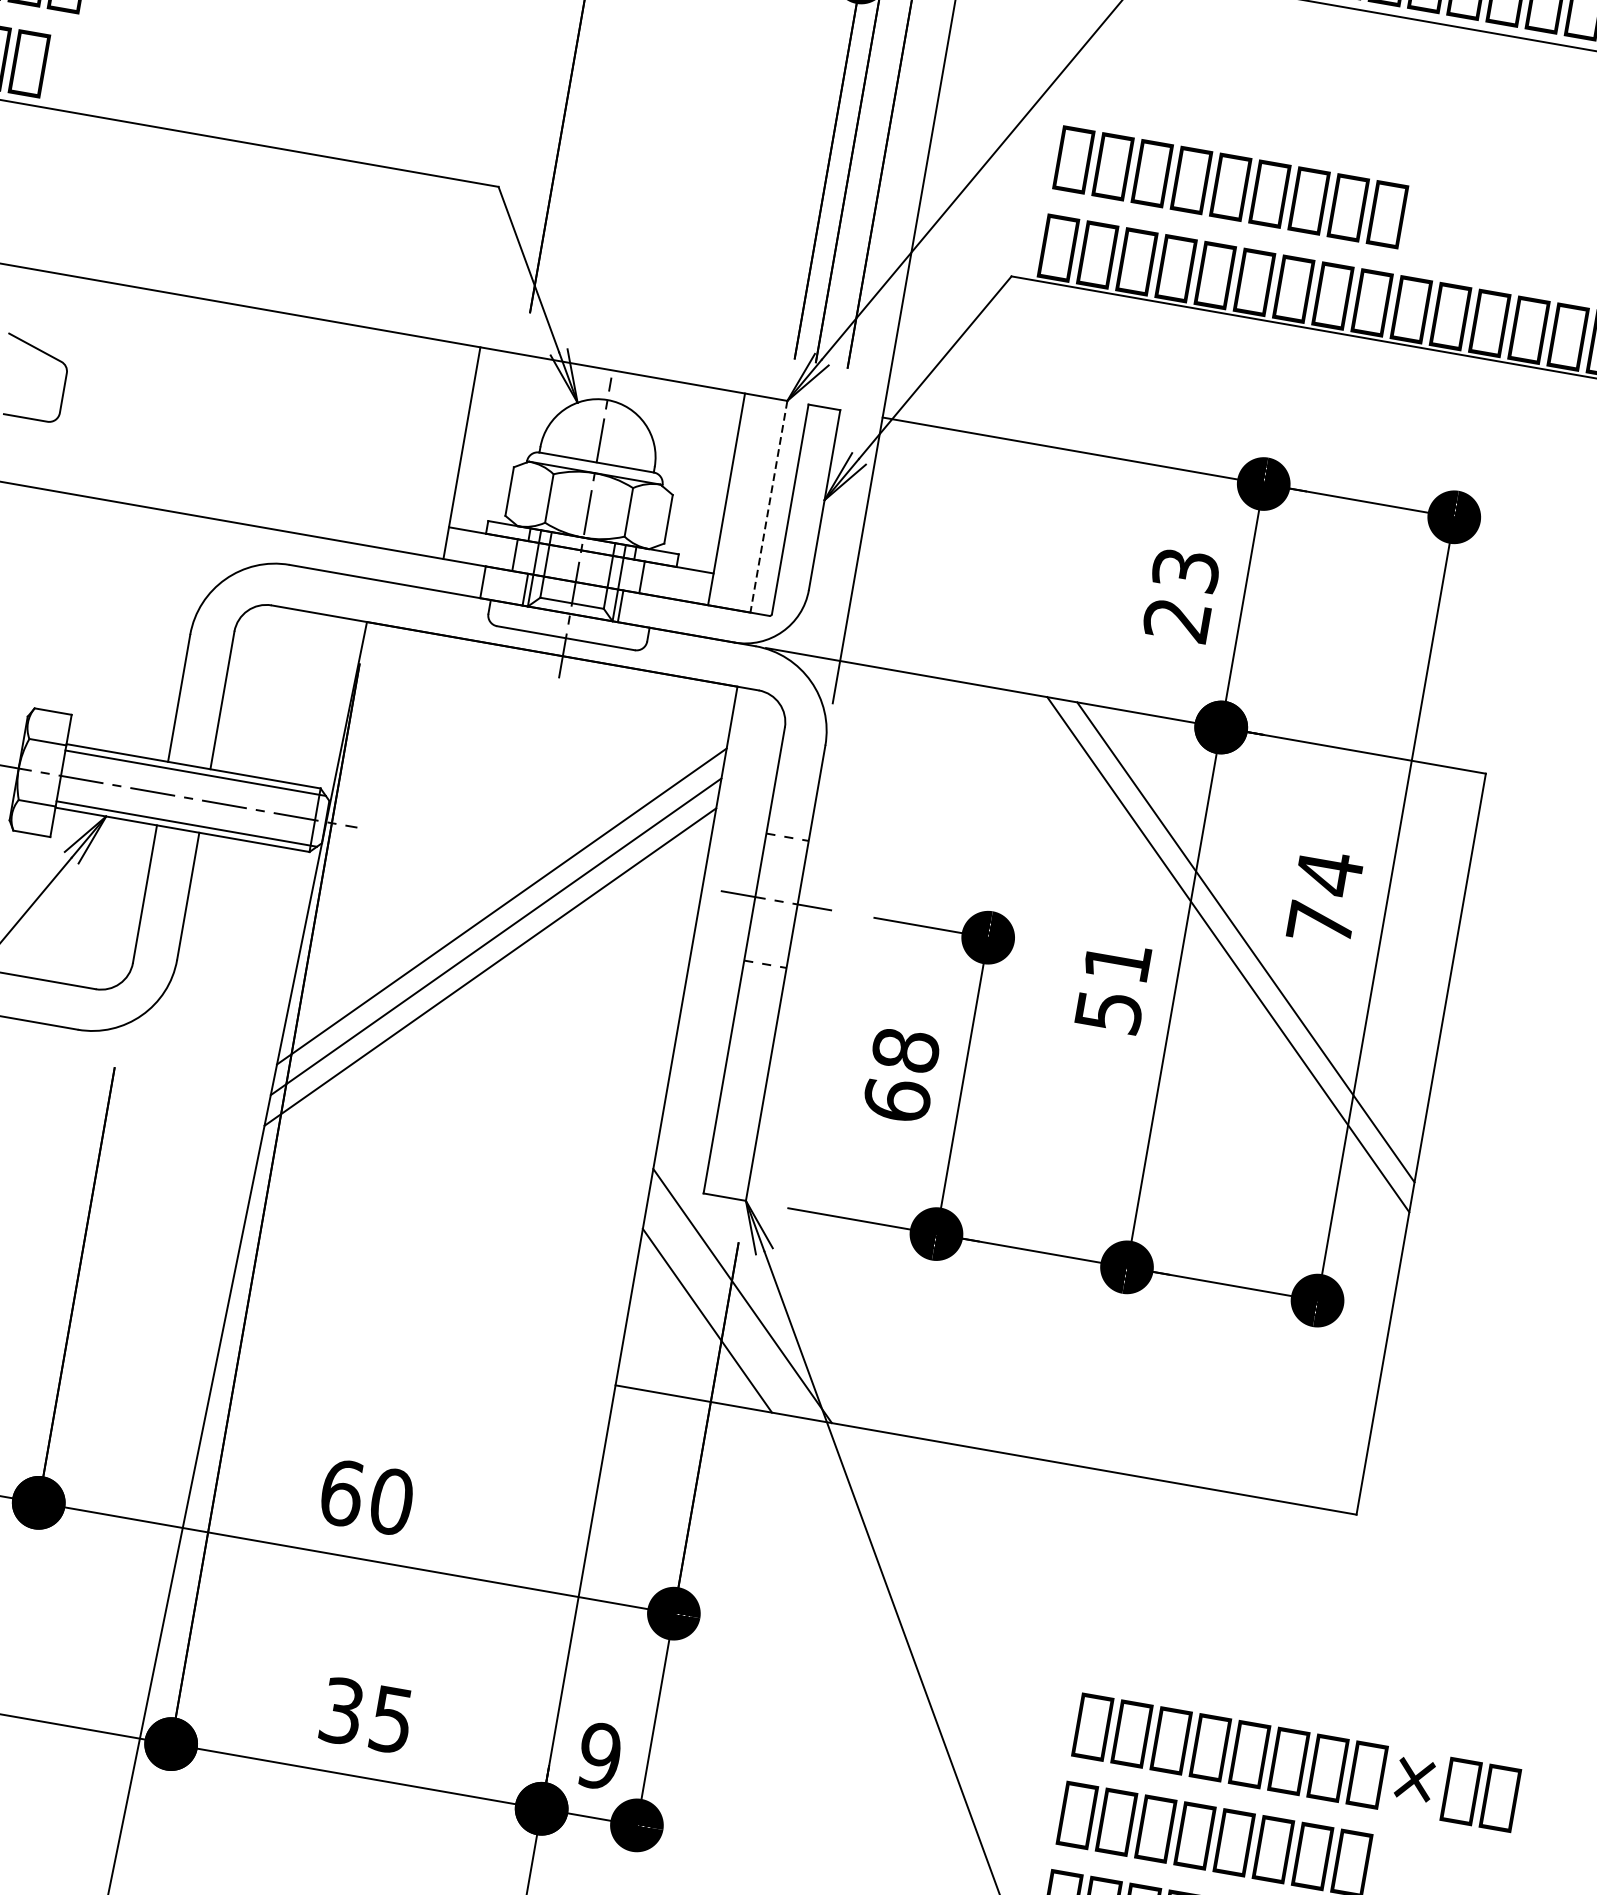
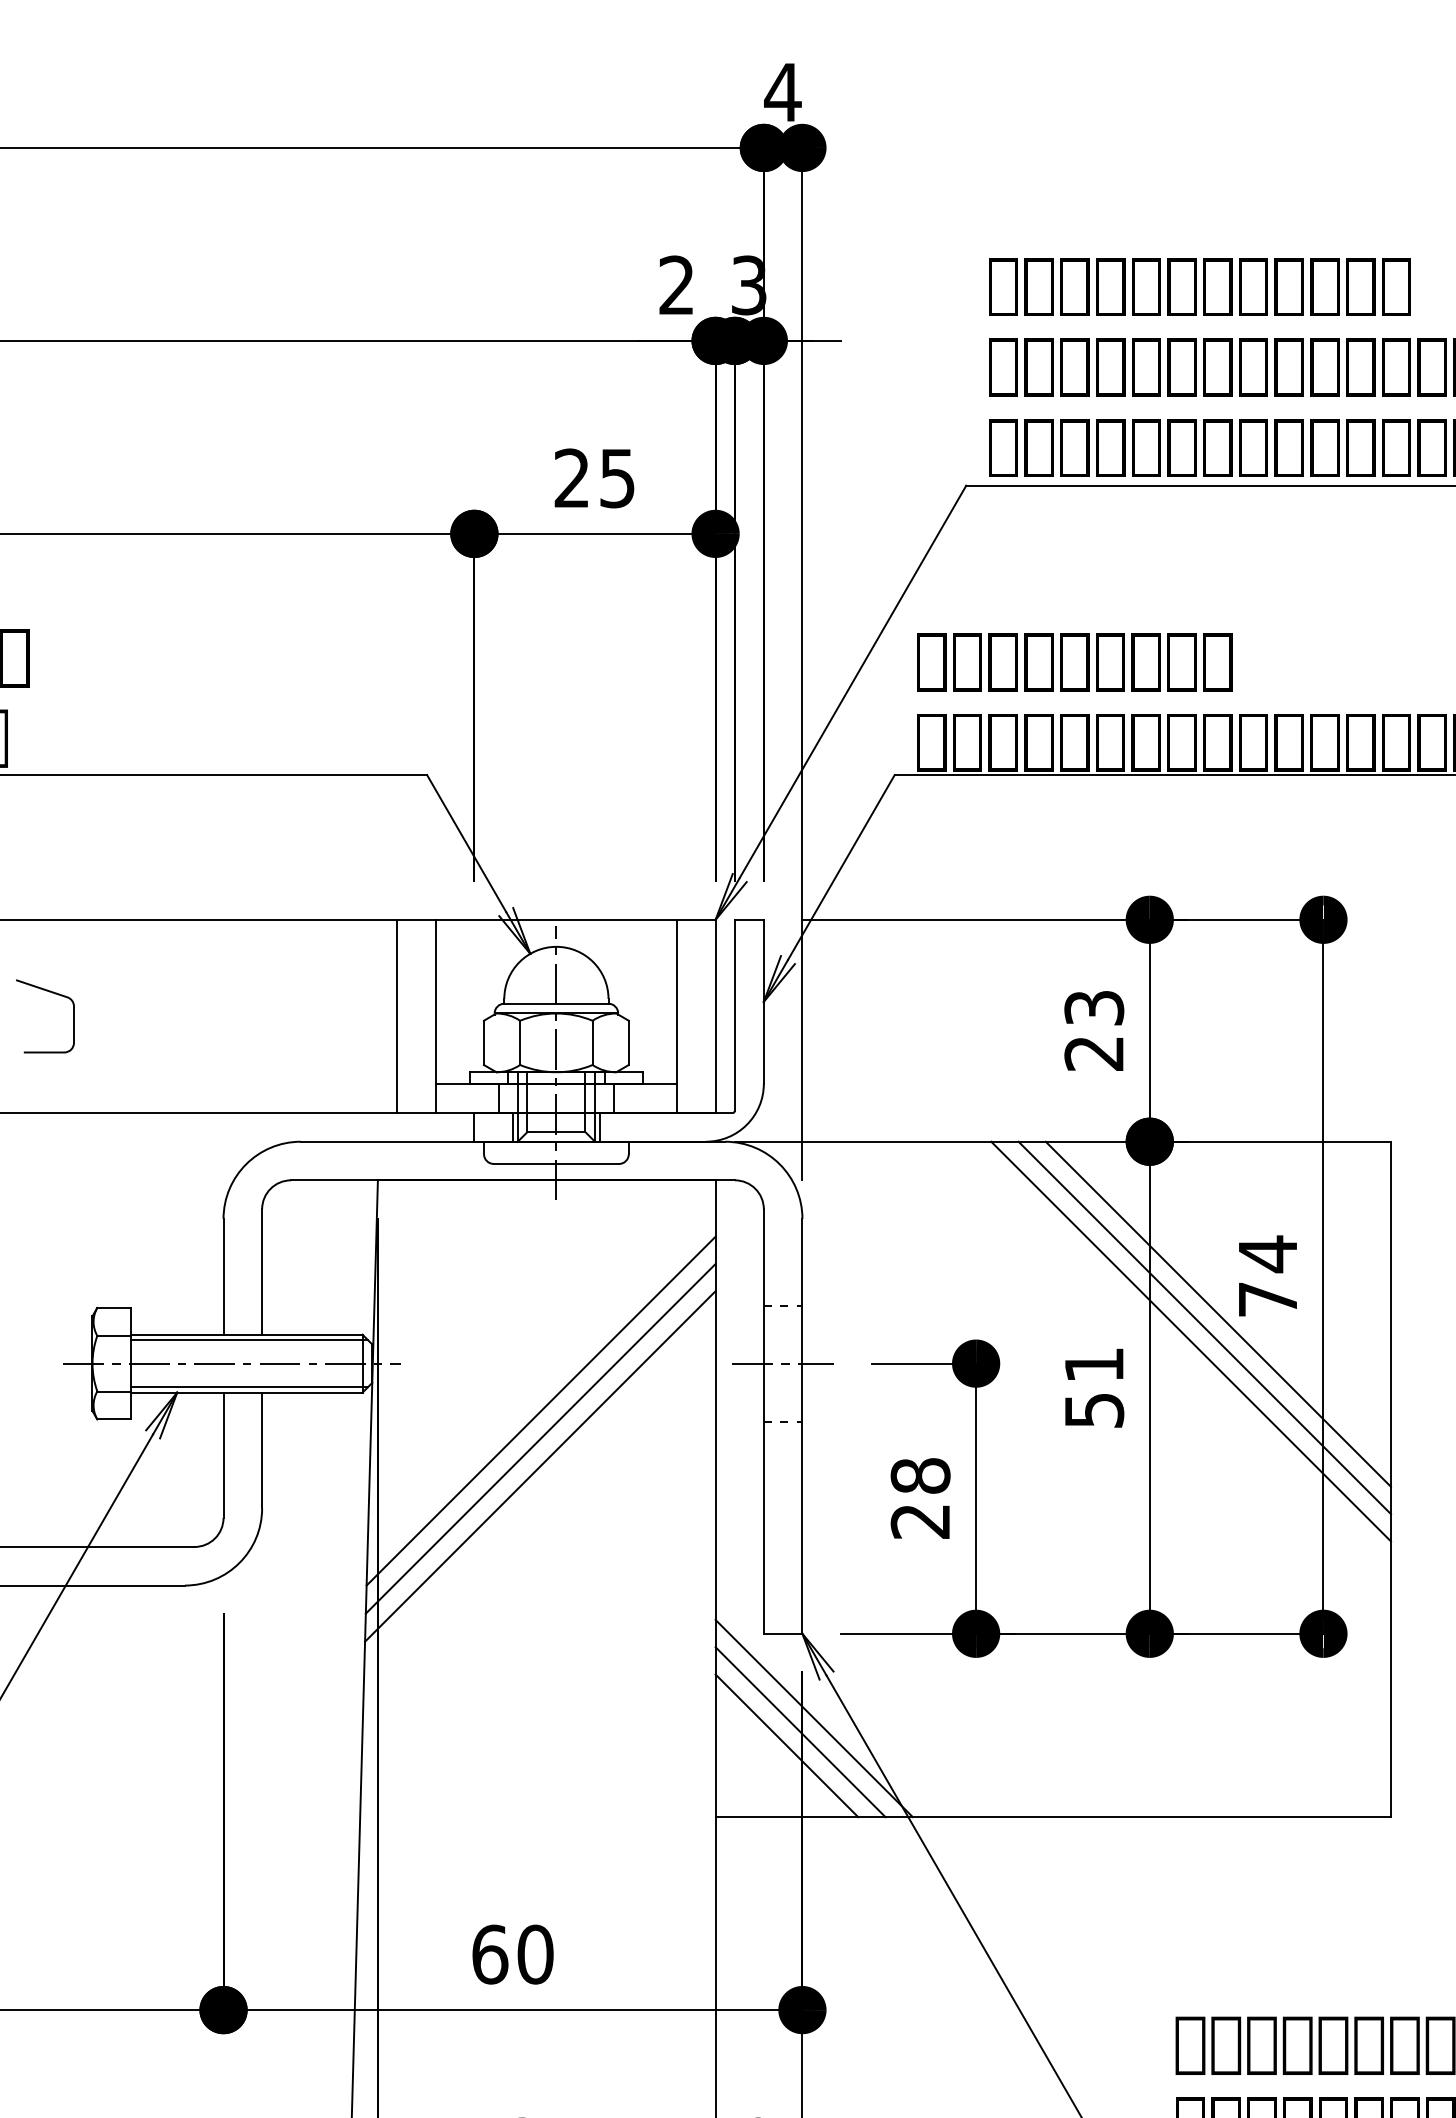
line: (420, 444) -> (397, 1015), added
line: (768, 506) -> (715, 1016), dashed -> solid
line: (1263, 929) -> (1218, 1313), added
text: (896, 1100) -> (920, 1521), 68 -> 28
line: (724, 1308) -> (800, 1732), added

